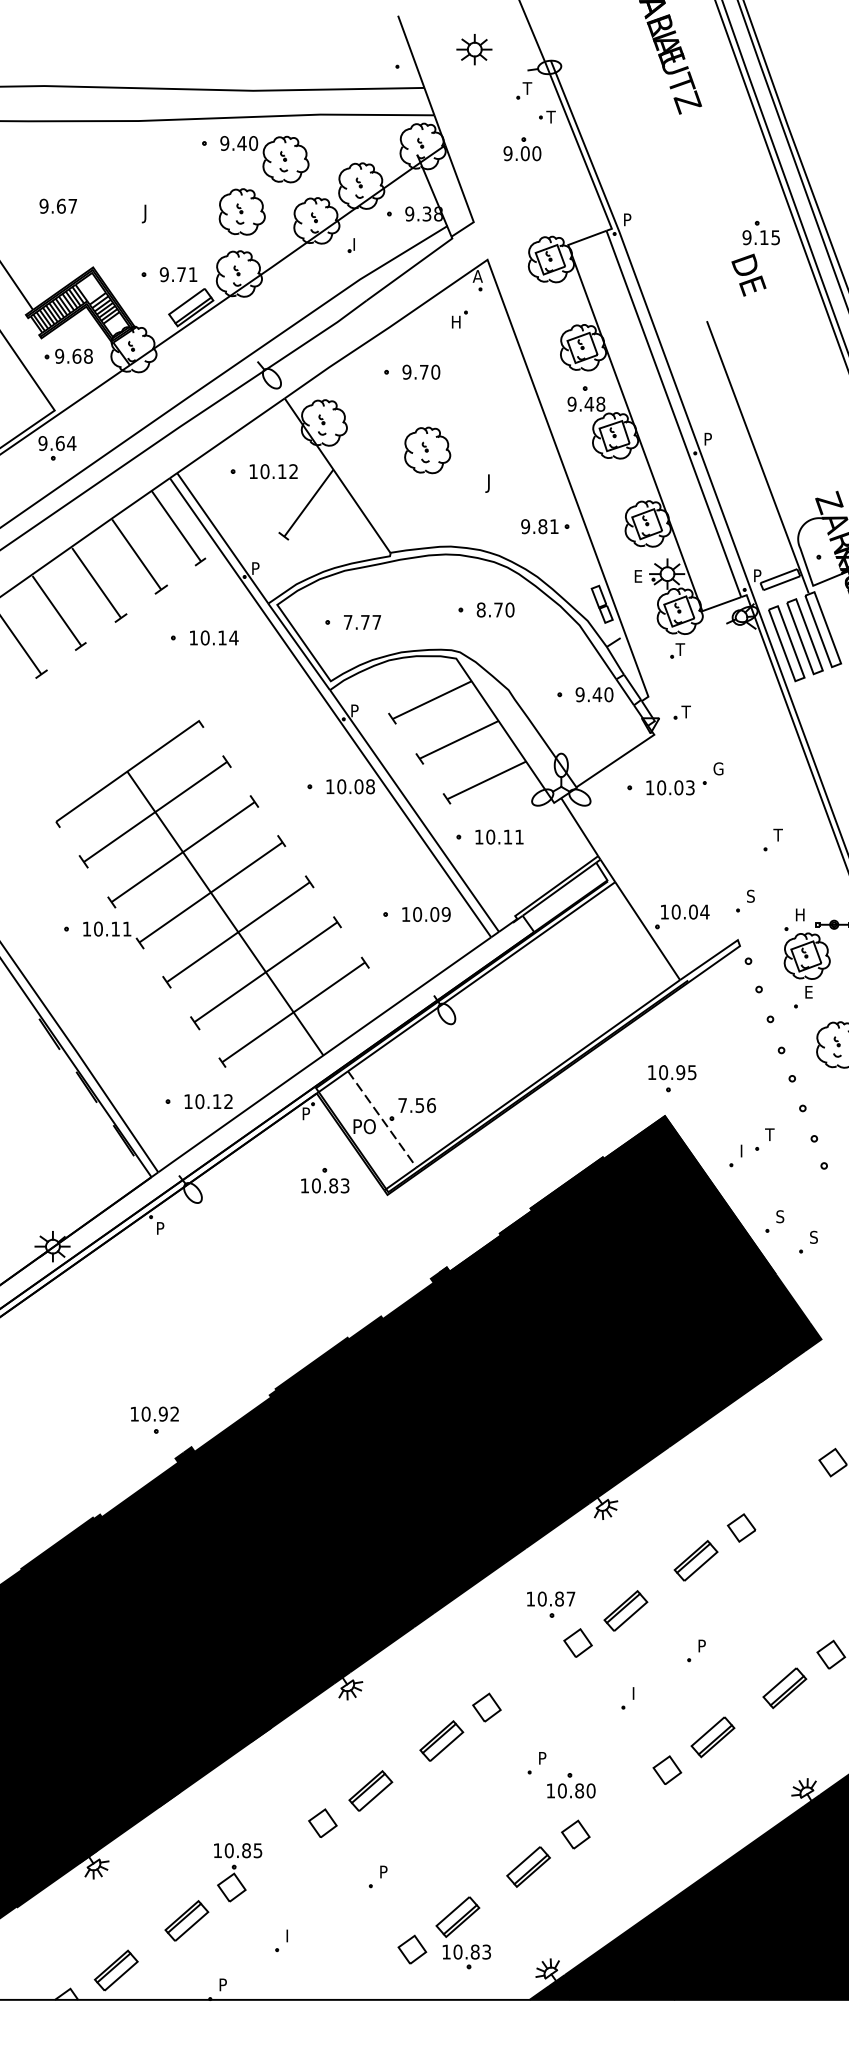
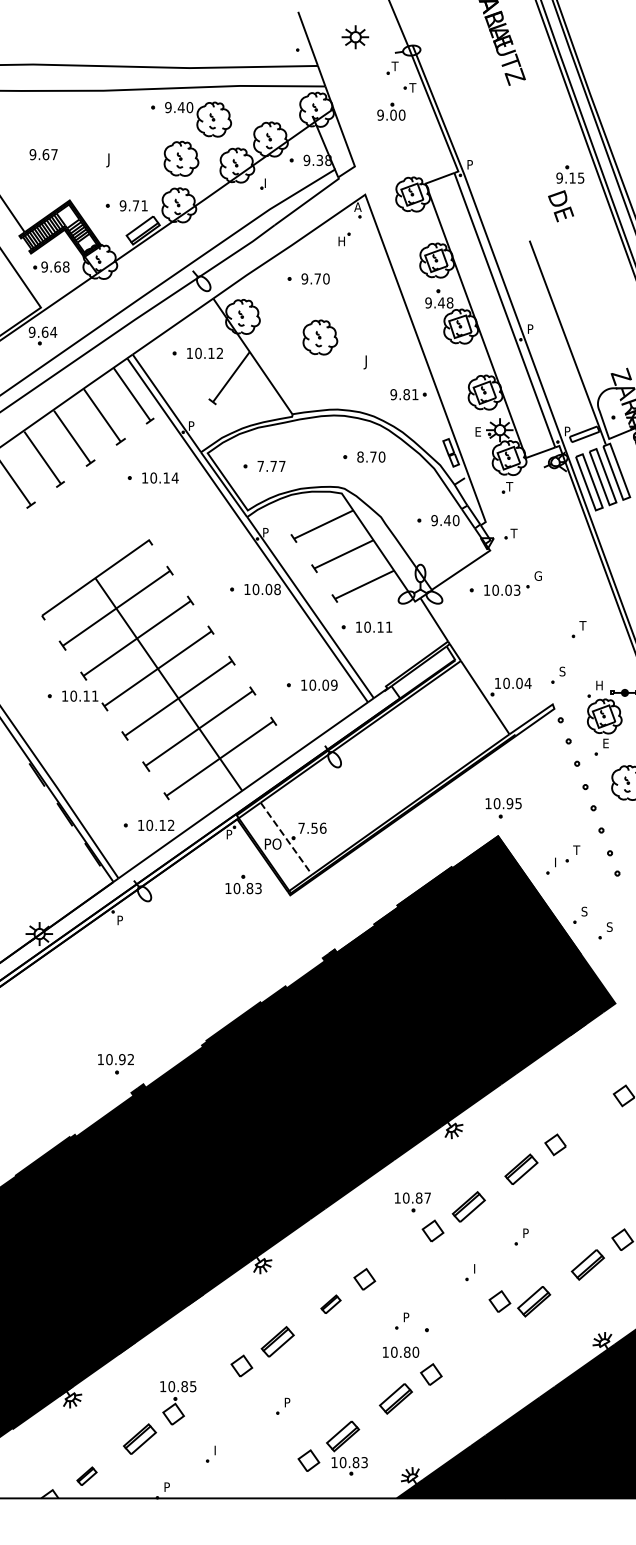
part: (441, 1740) -> (330, 1304), size x0.6
part: (667, 1769) -> (500, 1301), moved
text: (571, 1790) -> (401, 1352), moved
part: (115, 1970) -> (86, 1476), size x0.6

